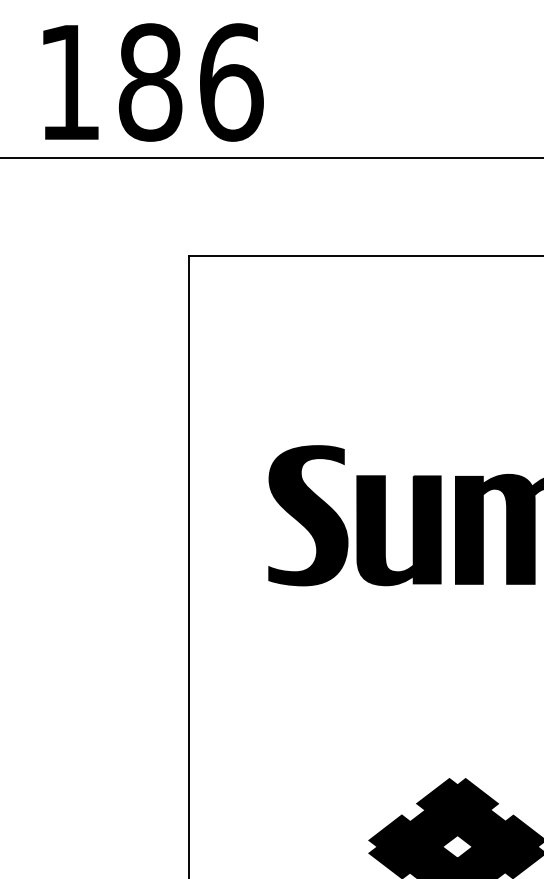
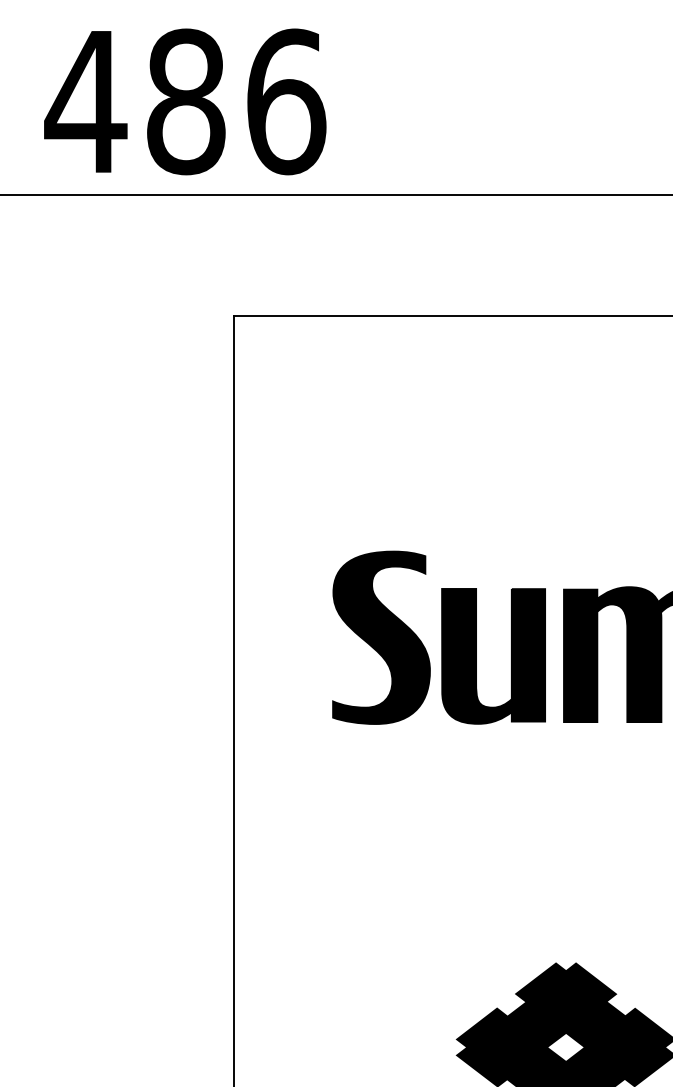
text: (69, 82) -> (85, 101), 186 -> 486

